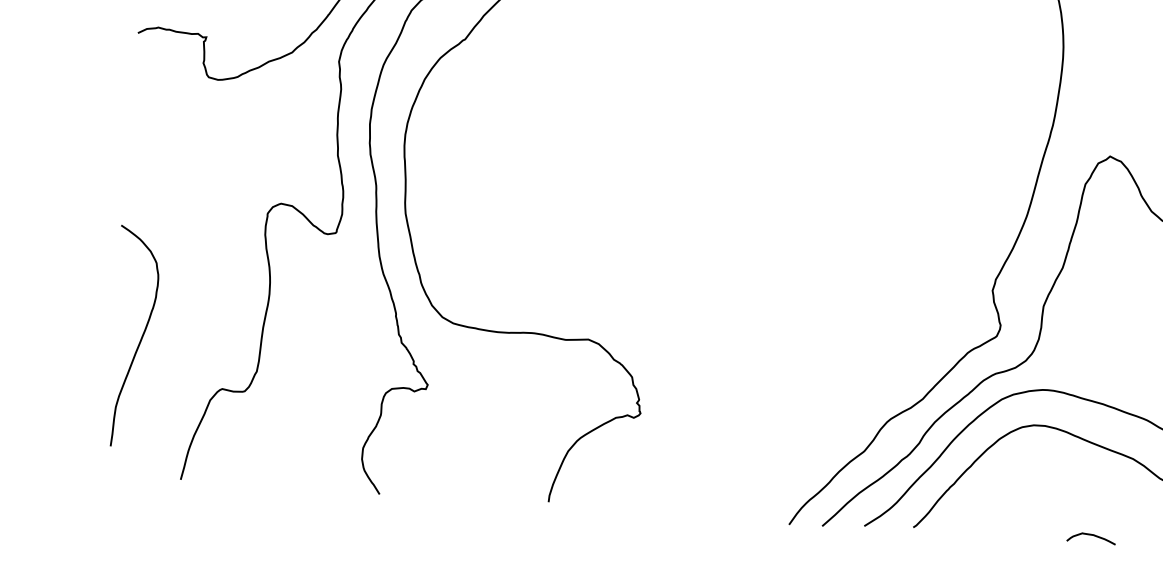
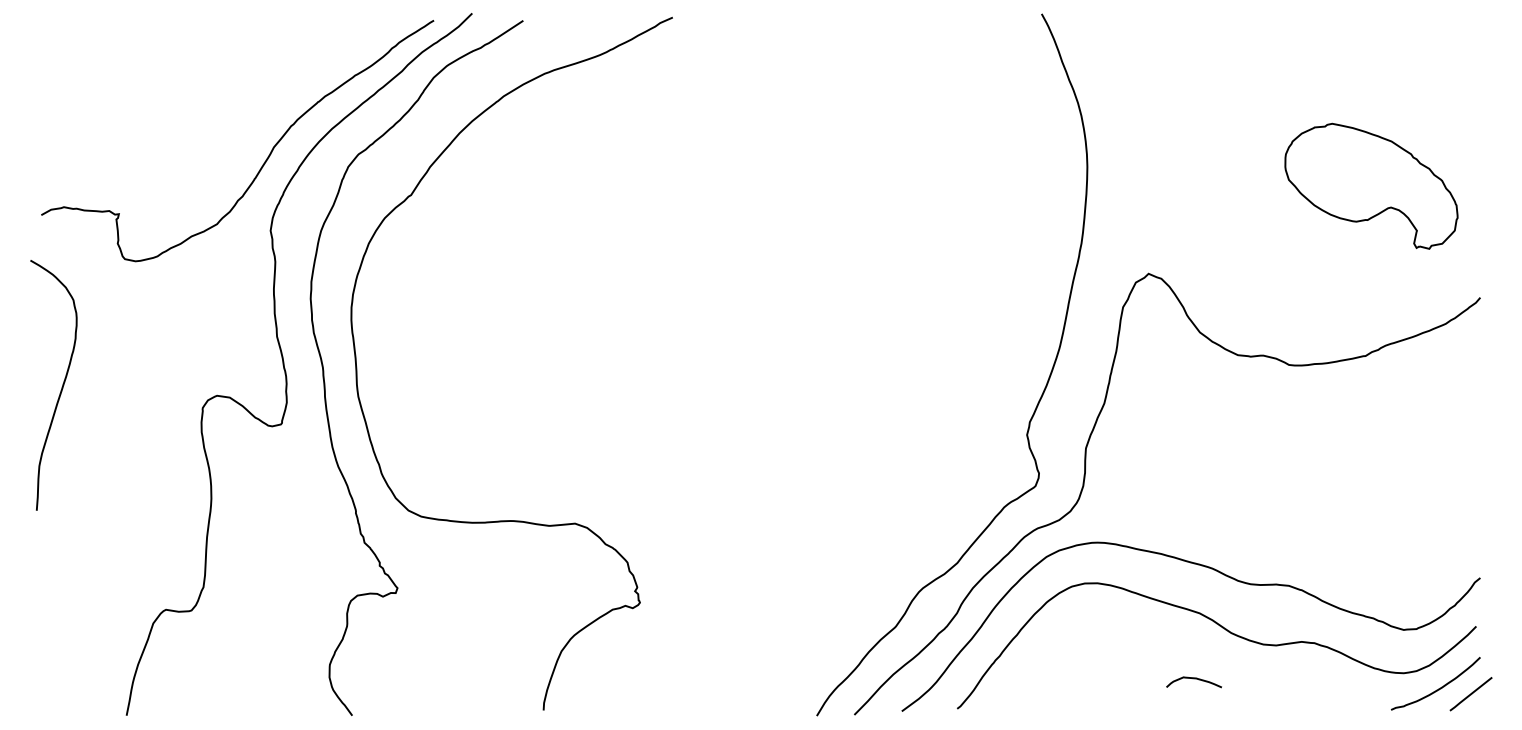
curve: (140, 339) -> (61, 387), moved
curve: (1091, 535) -> (1193, 679), moved

